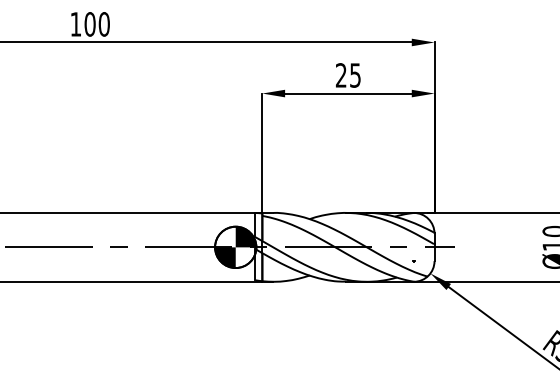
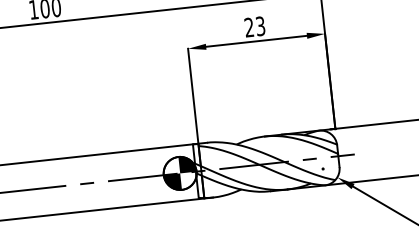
text: (355, 75) -> (260, 26), 25 -> 23

